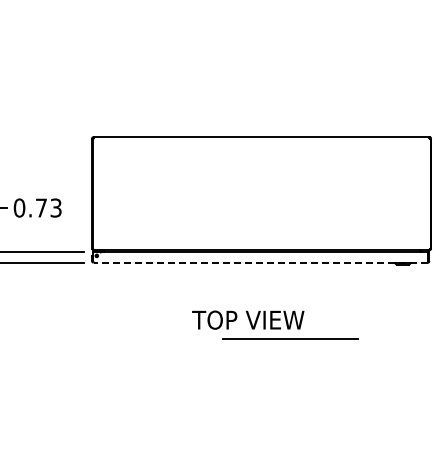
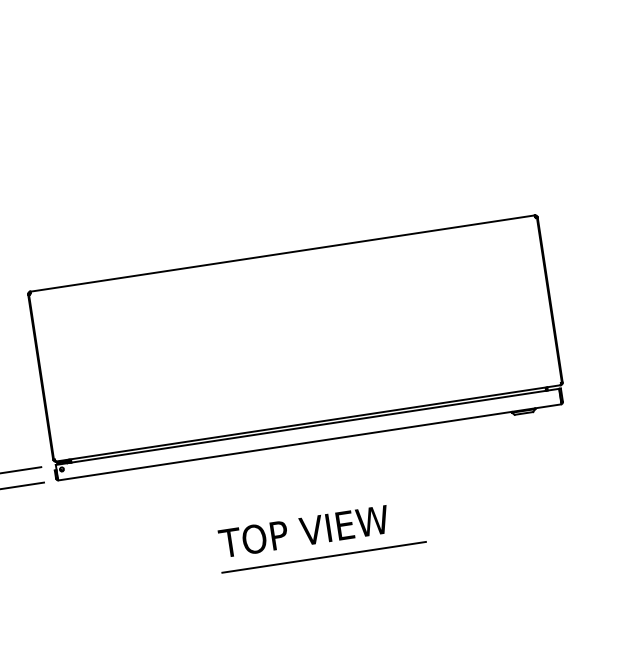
line: (260, 262) -> (309, 442), dashed -> solid
line: (290, 338) -> (323, 556), moved

